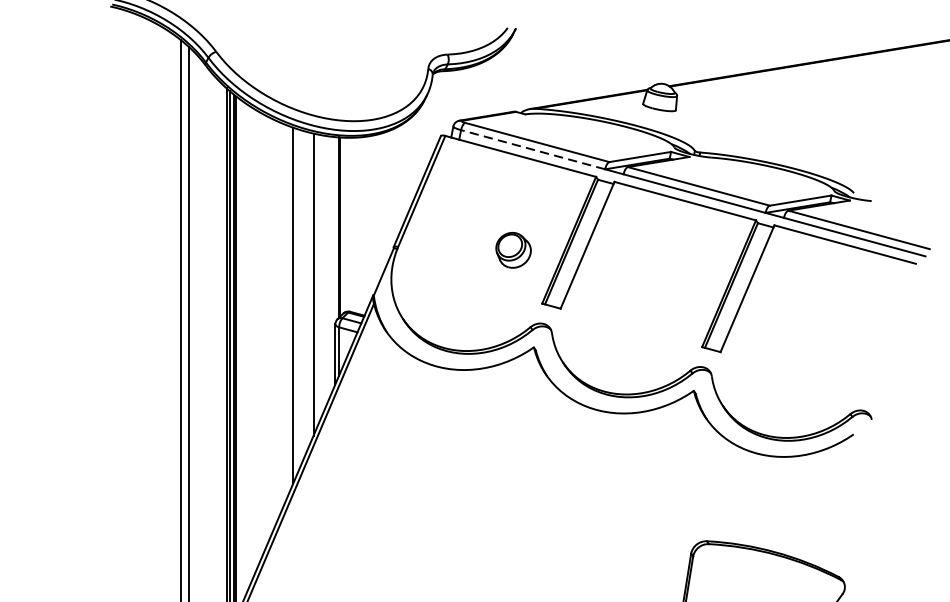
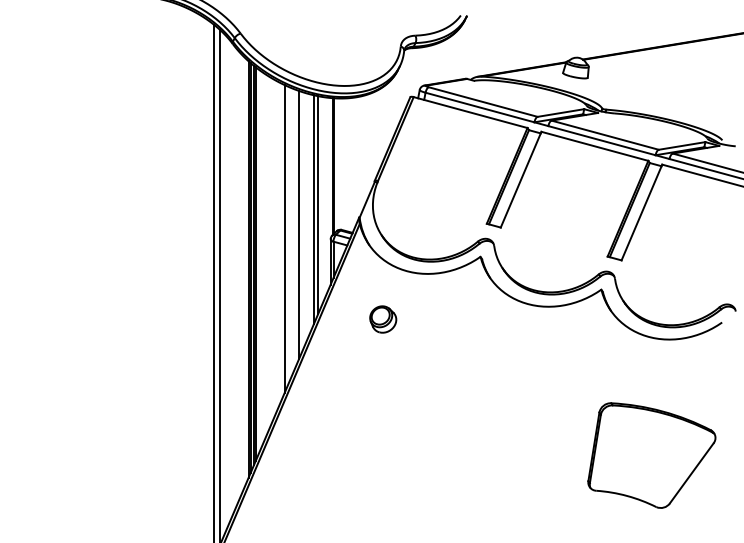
line: (532, 149) -> (479, 107), dashed -> solid
part: (513, 250) -> (383, 319), moved
line: (319, 279) -> (318, 205), added
line: (274, 323) -> (284, 238), added

